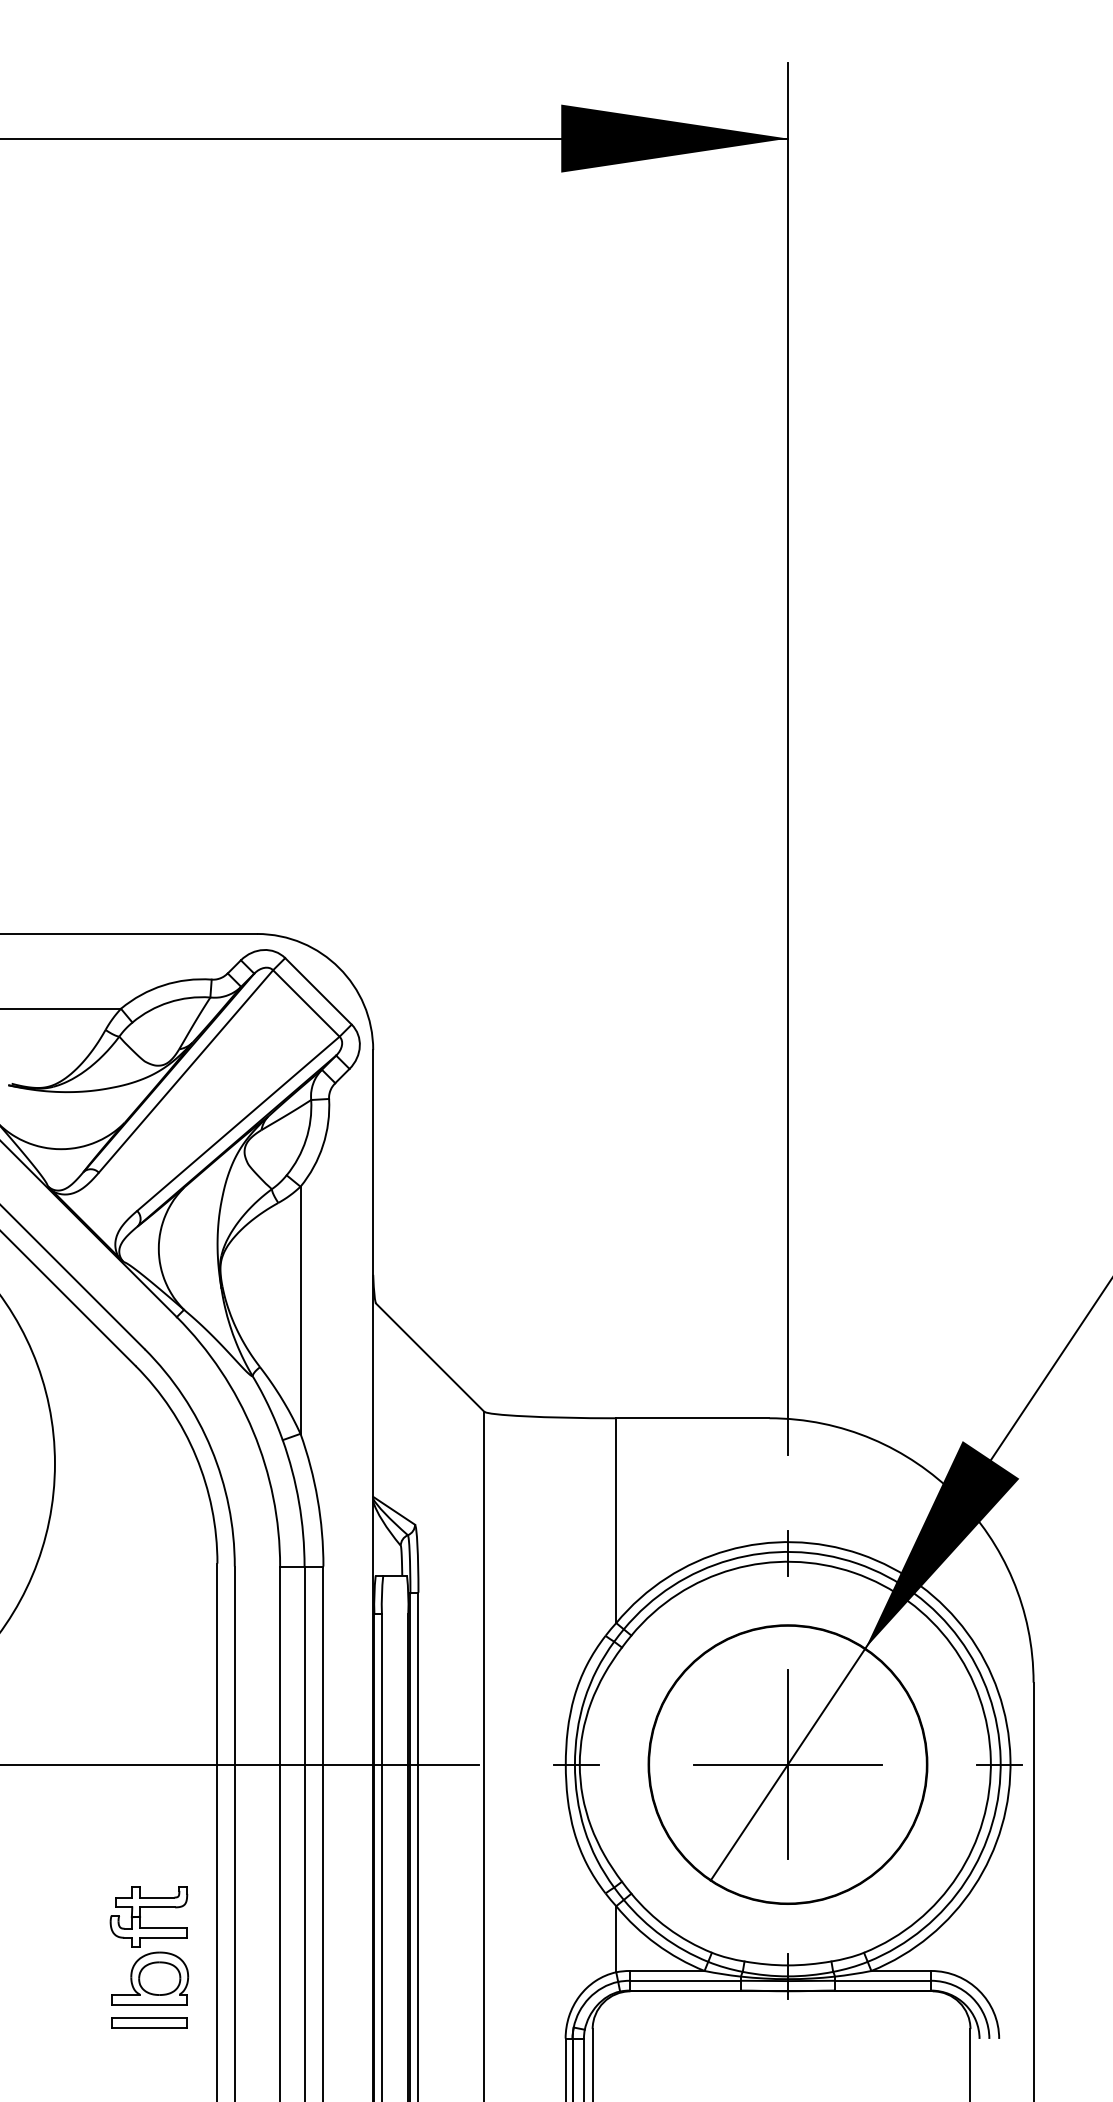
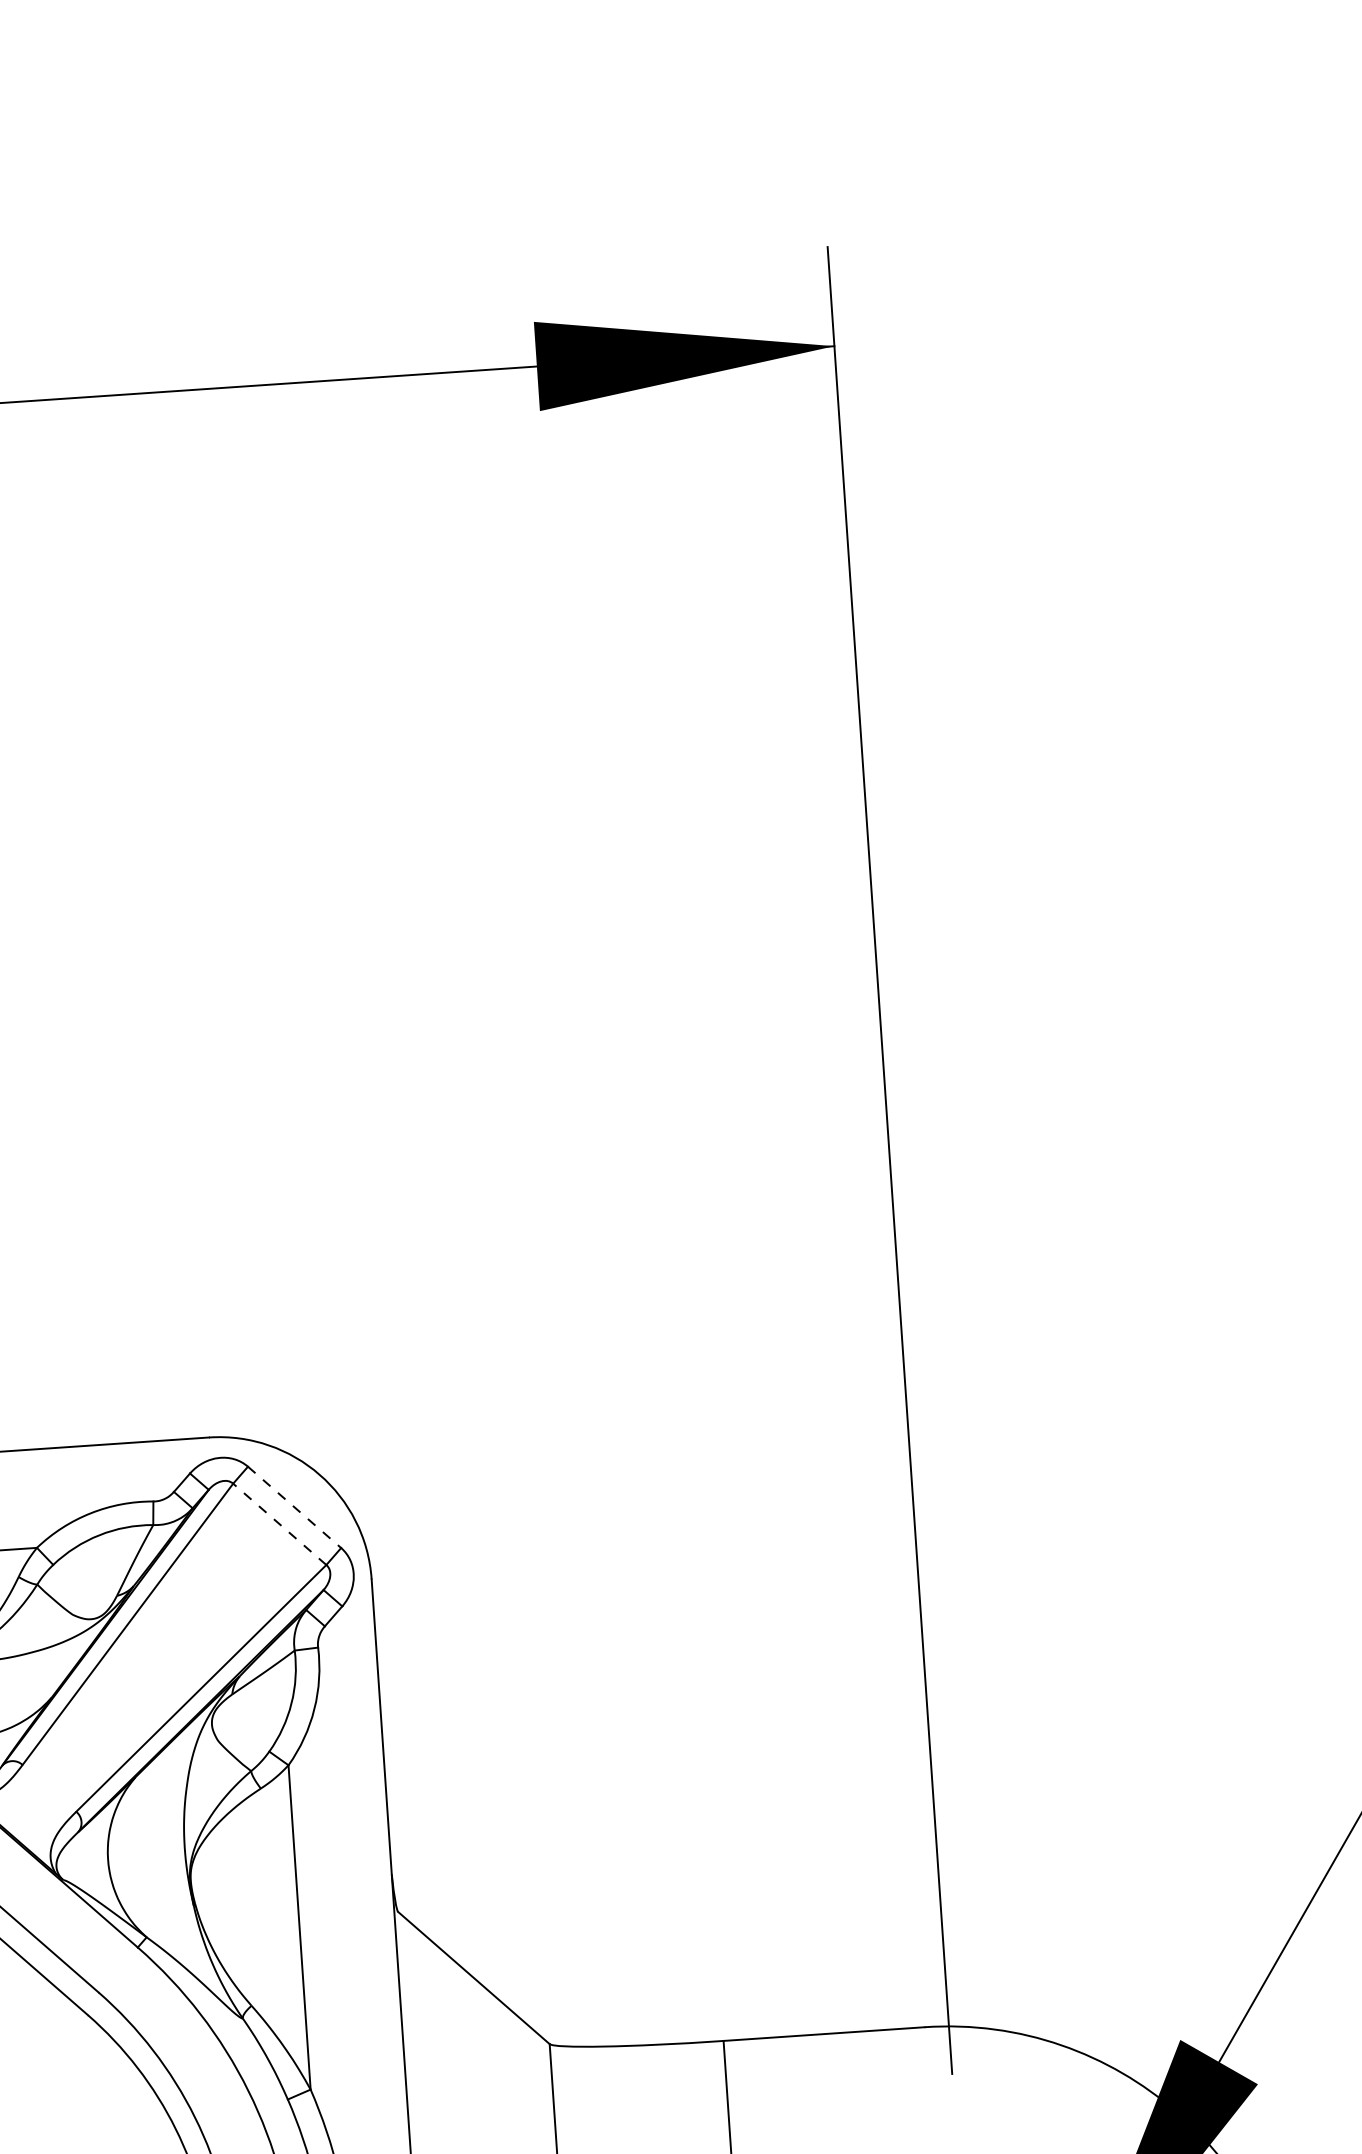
line: (318, 991) -> (294, 1507), solid -> dashed
line: (306, 1003) -> (279, 1524), solid -> dashed

